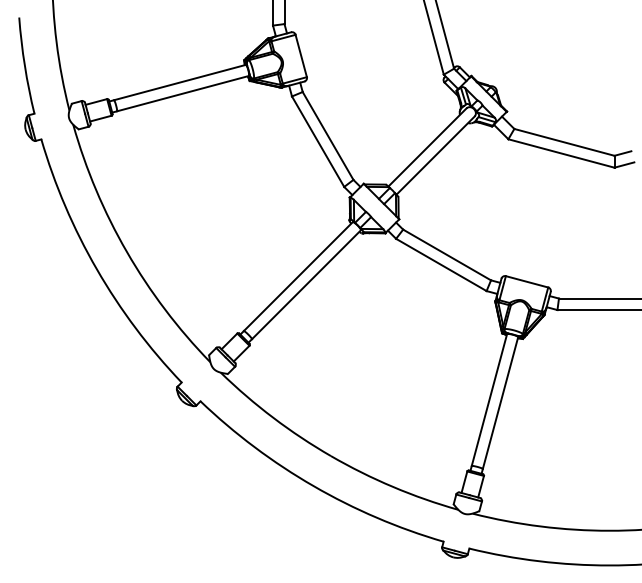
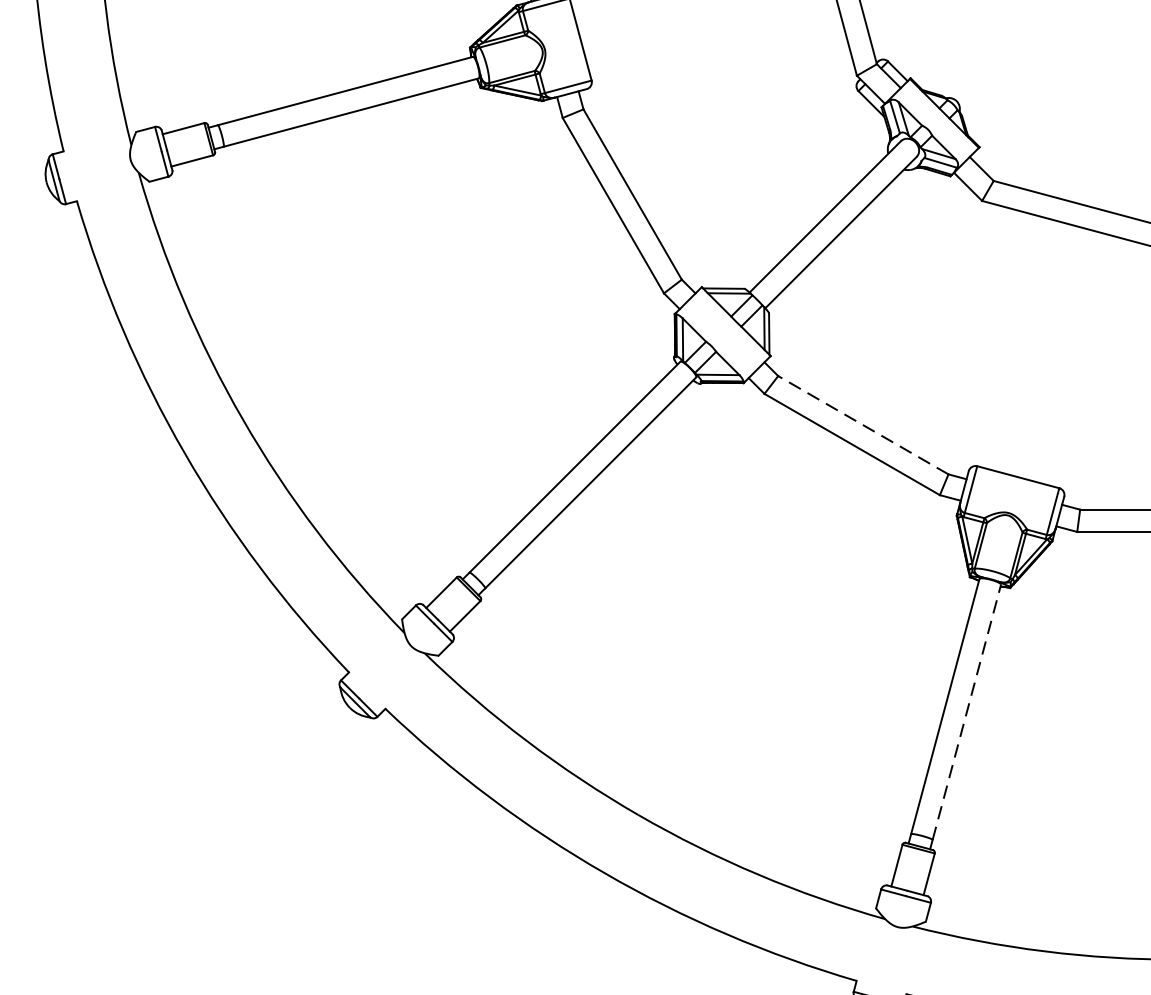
line: (447, 255) -> (864, 426), solid -> dashed
line: (500, 402) -> (966, 711), solid -> dashed

